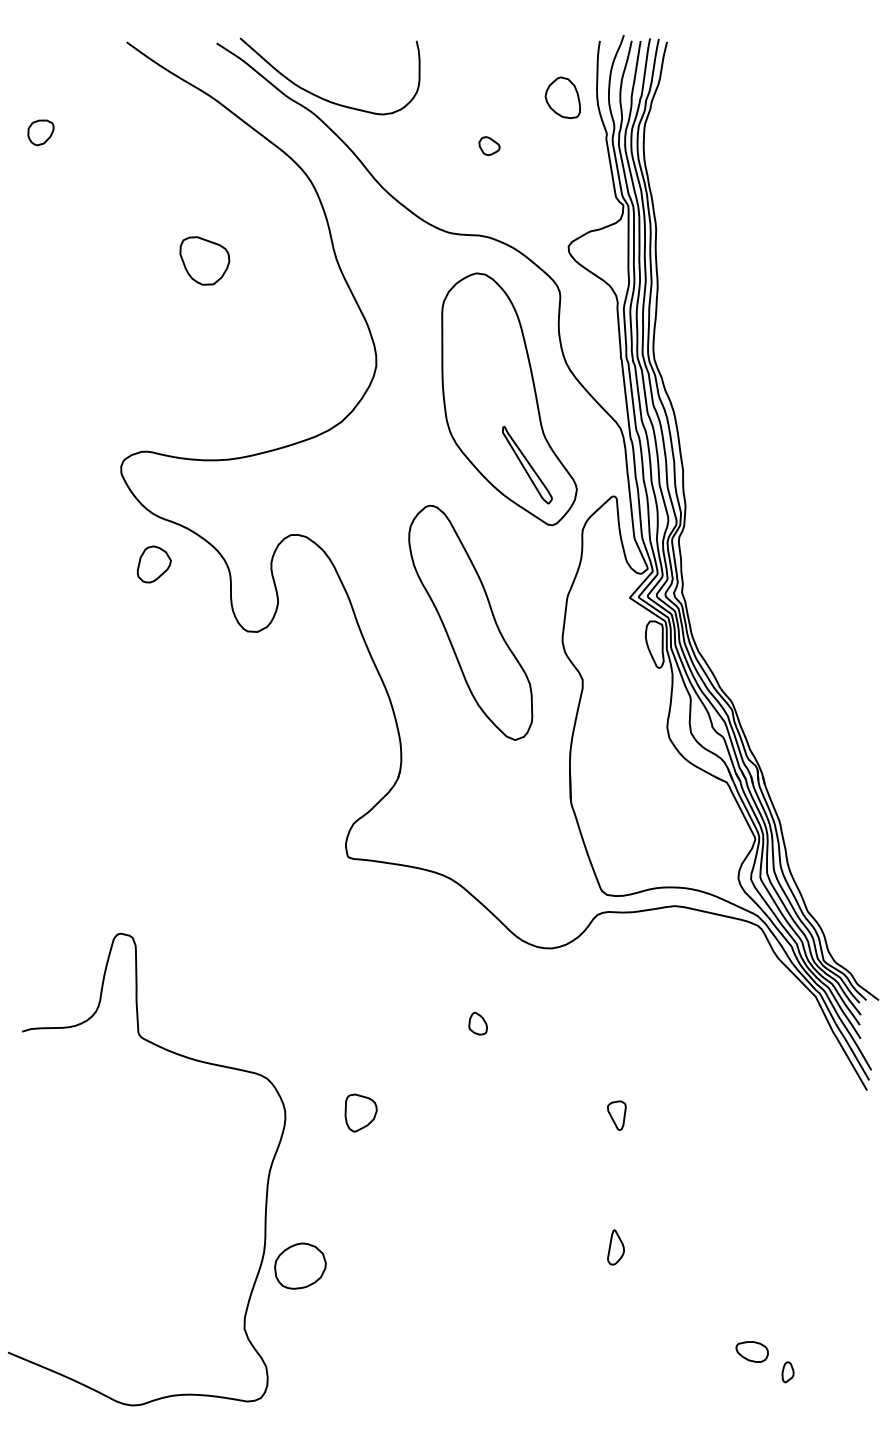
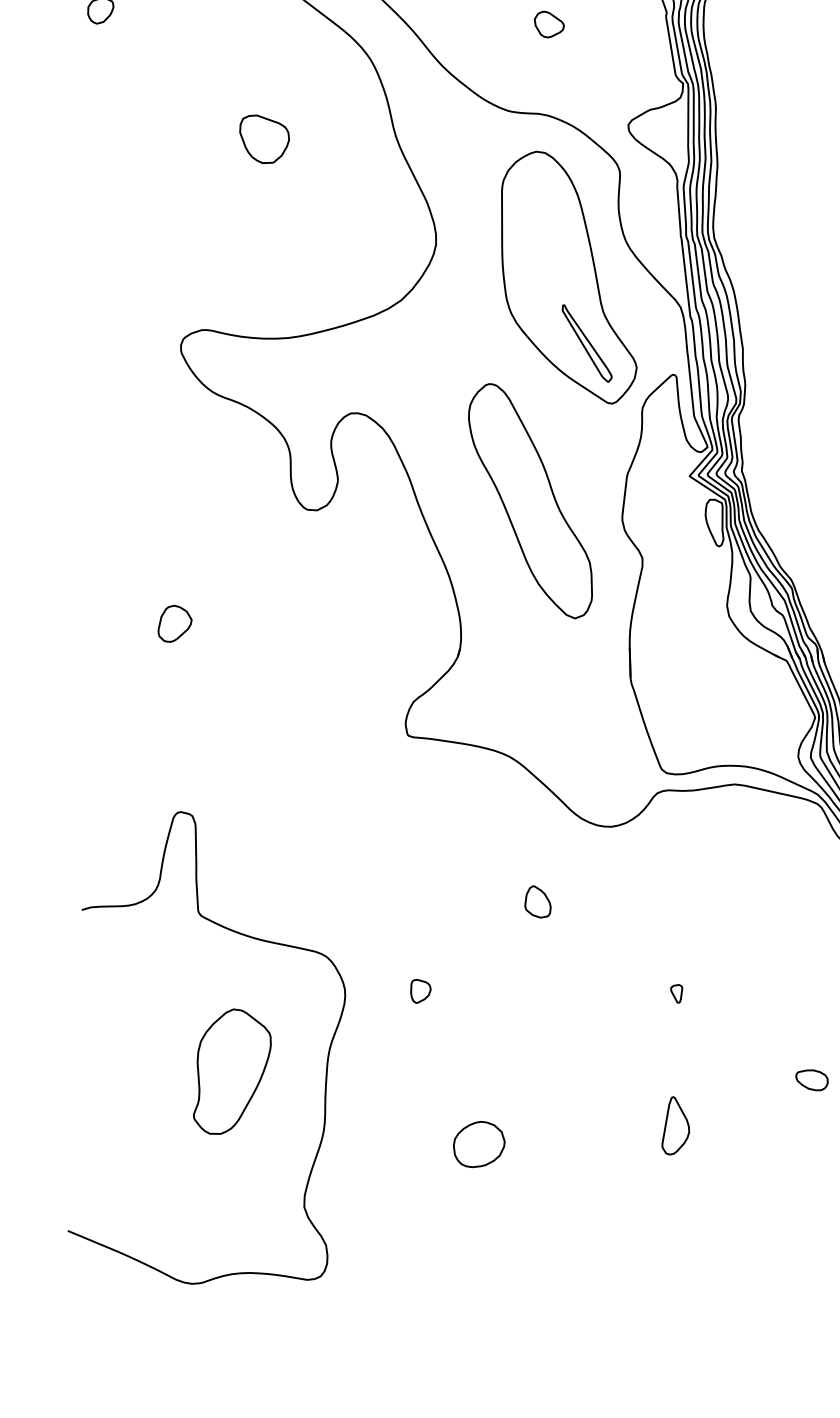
part: (489, 145) -> (549, 23), size x1.43
part: (153, 564) -> (174, 623), moved
part: (477, 1023) -> (537, 901), size x1.43
part: (360, 1112) -> (420, 990), size x0.62
part: (616, 1115) -> (676, 993), size x0.62
part: (172, 1193) -> (232, 1071), added
part: (615, 1247) -> (675, 1125), size x1.67
part: (300, 1265) -> (479, 1143), moved
part: (751, 1351) -> (811, 1079), moved

